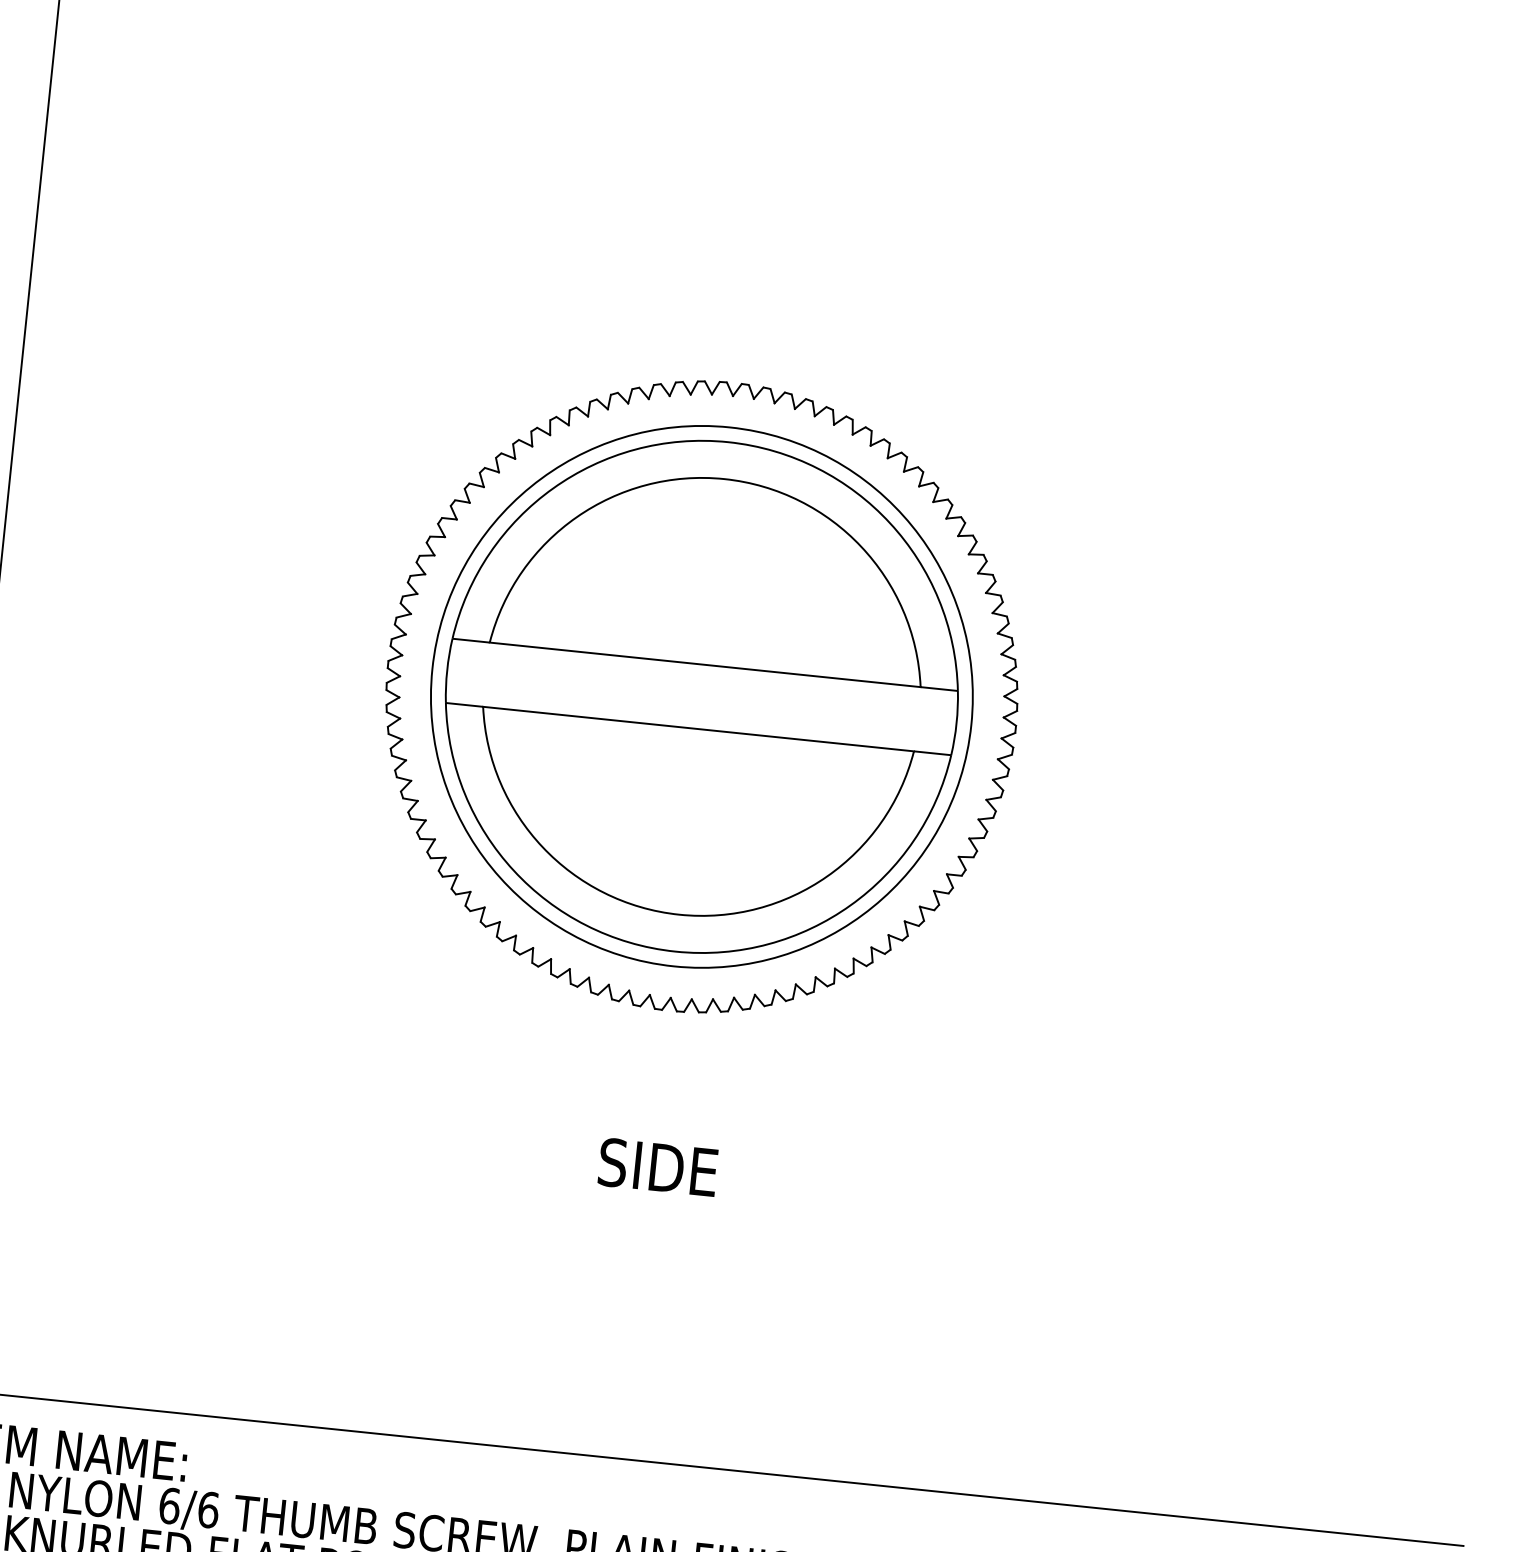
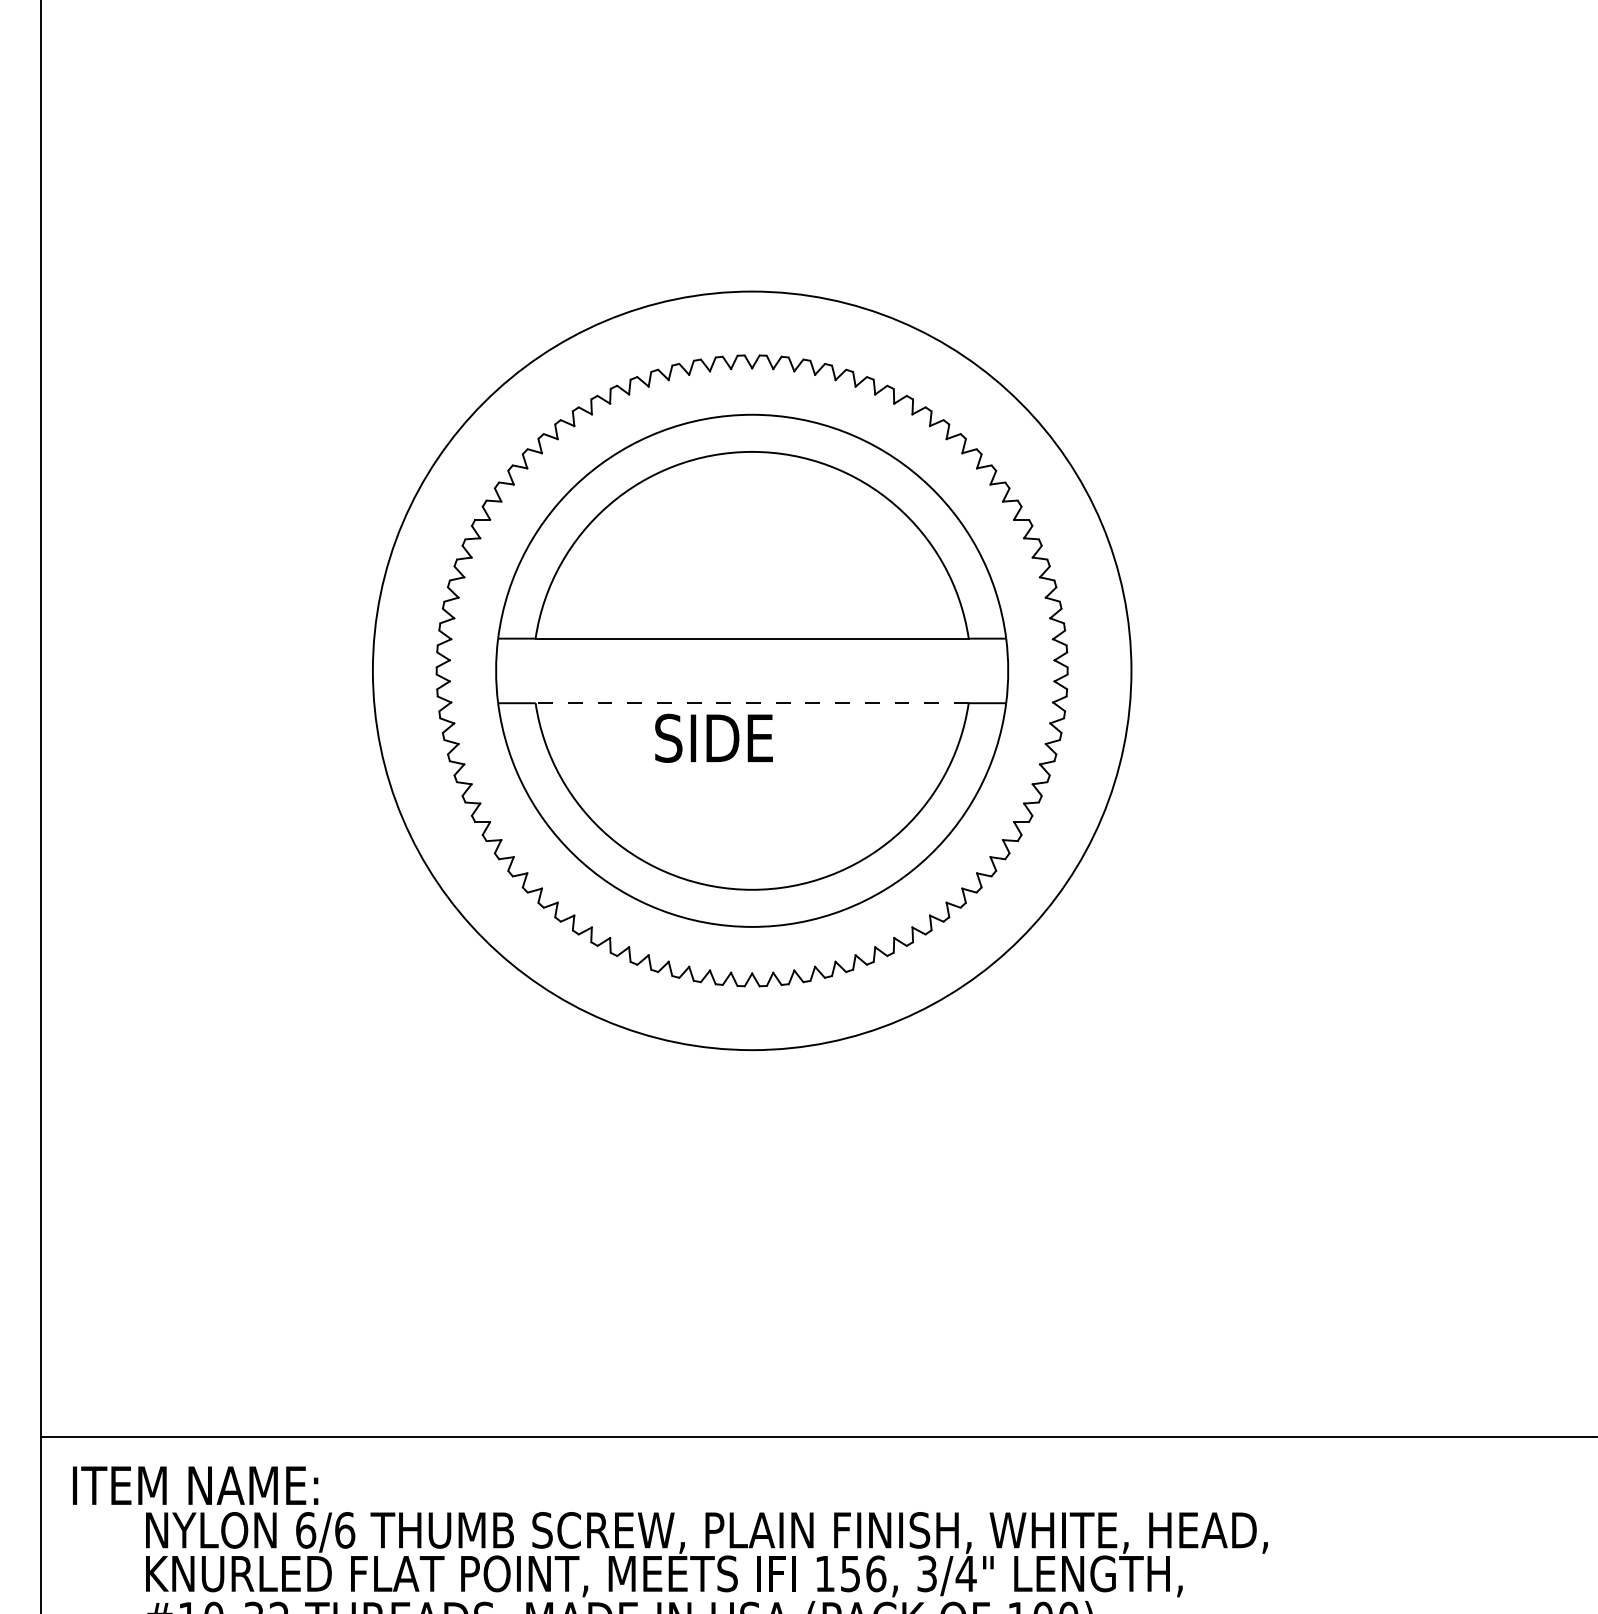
circle: (702, 696) -> (752, 670), size x1.4
line: (698, 729) -> (752, 703), solid -> dashed
text: (657, 1166) -> (713, 737), moved

